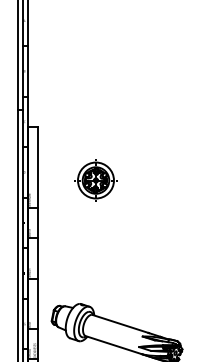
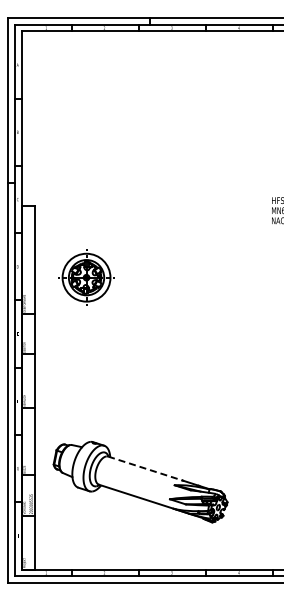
part: (95, 180) -> (86, 277), moved
line: (120, 323) -> (145, 468), solid -> dashed

